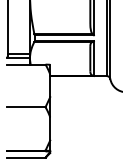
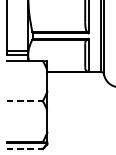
line: (26, 107) -> (24, 101), solid -> dashed
line: (26, 157) -> (24, 148), solid -> dashed

